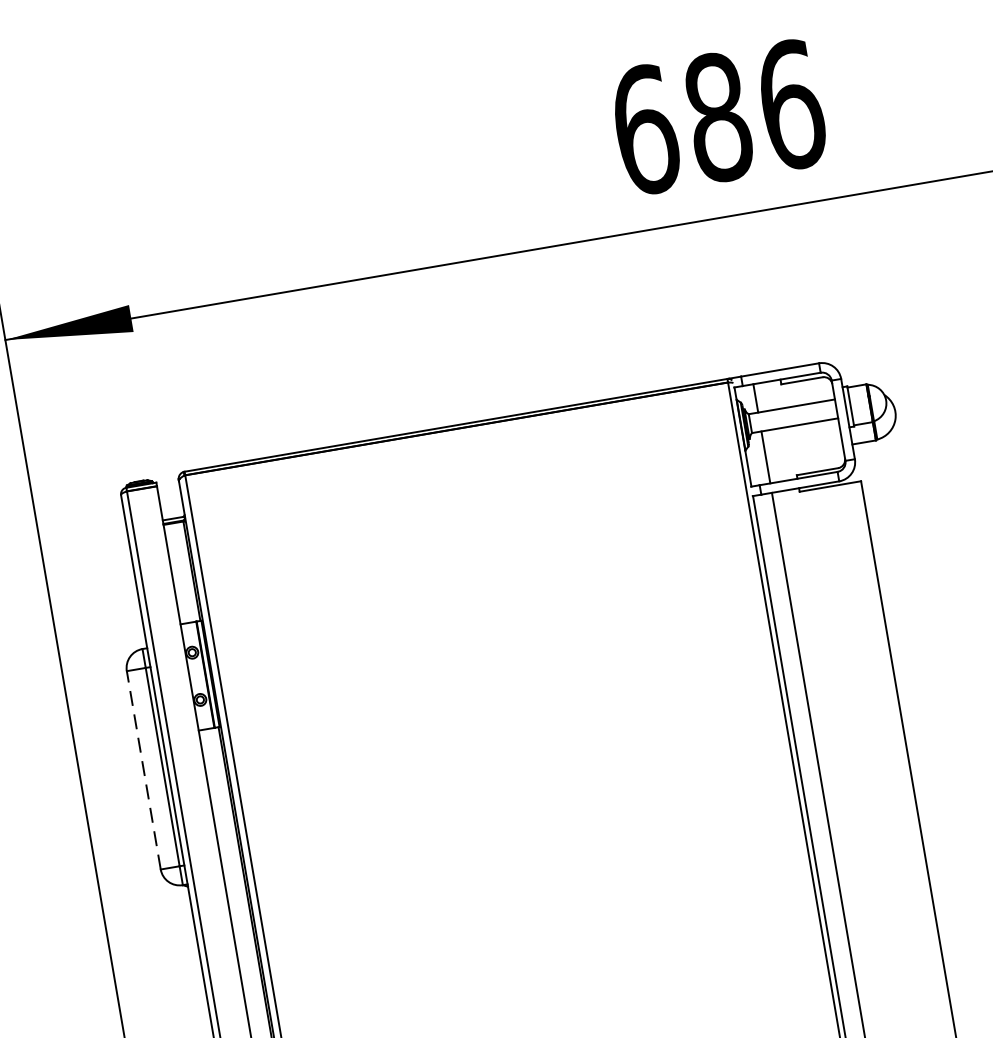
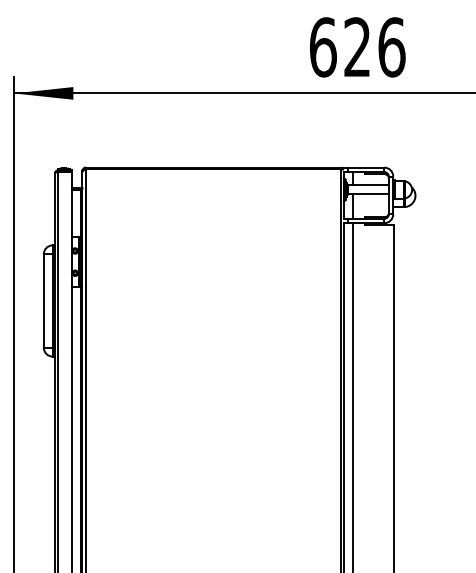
text: (718, 117) -> (357, 47), 686 -> 626
line: (143, 771) -> (43, 301), dashed -> solid

